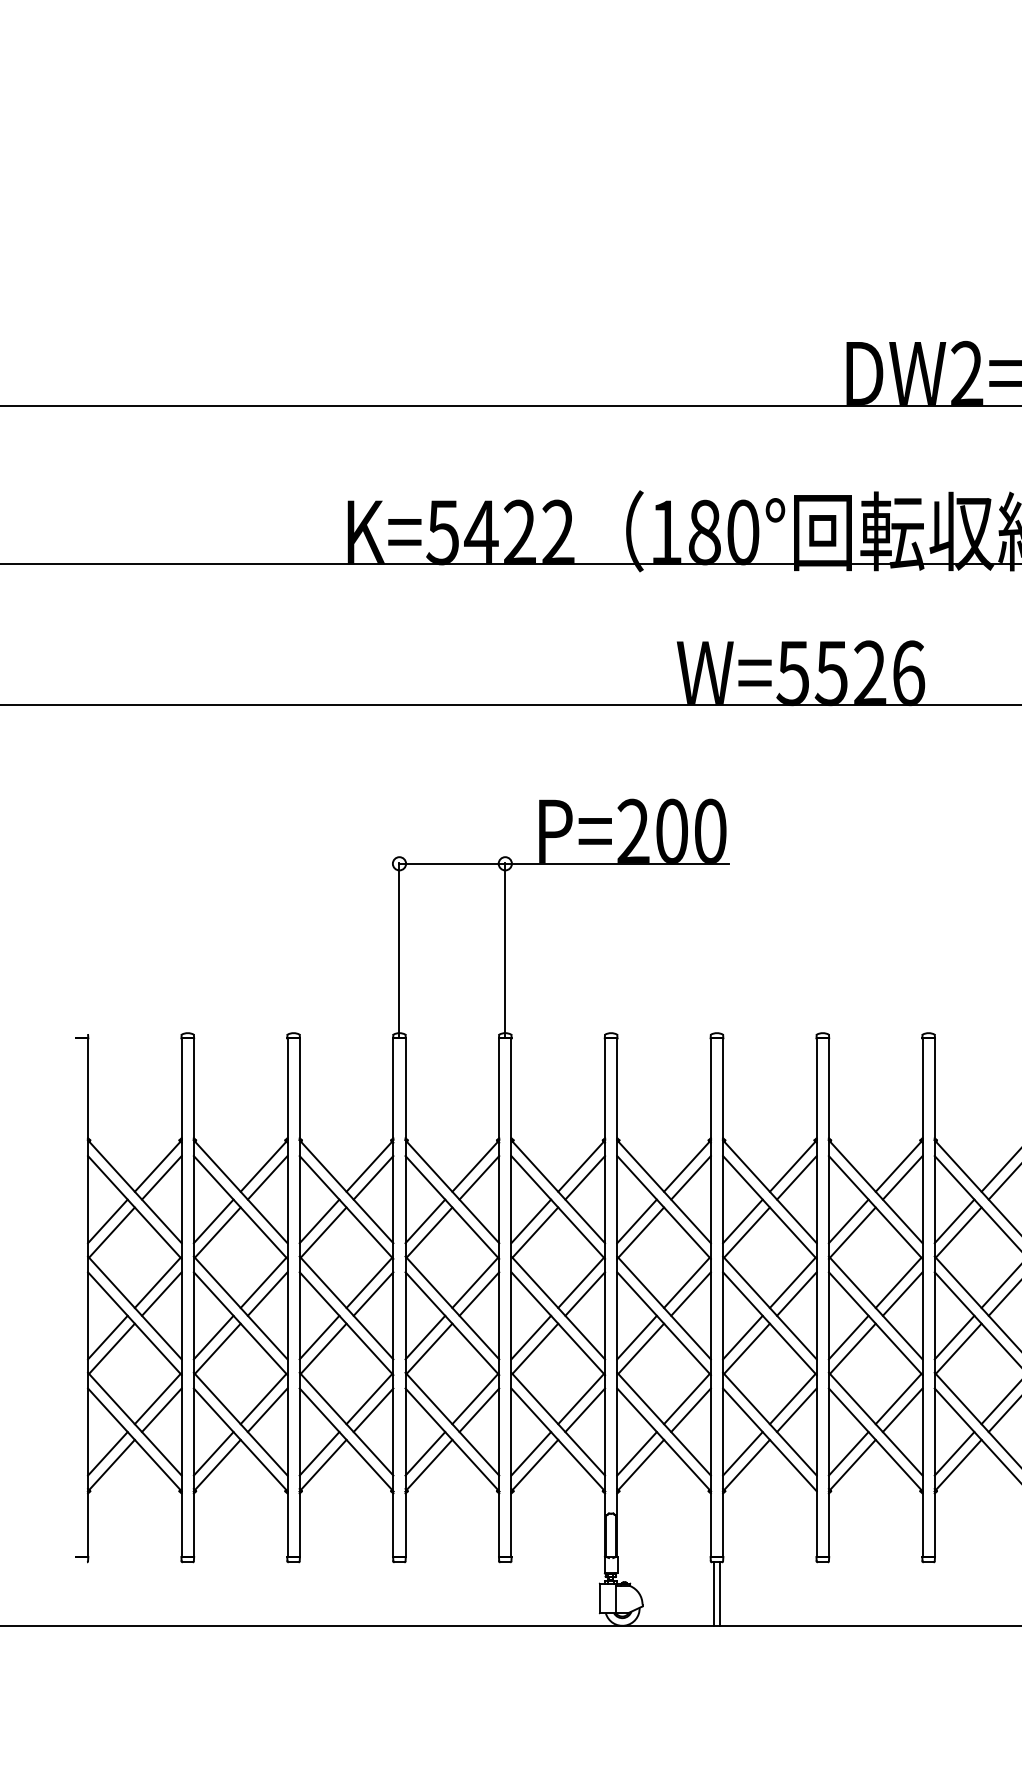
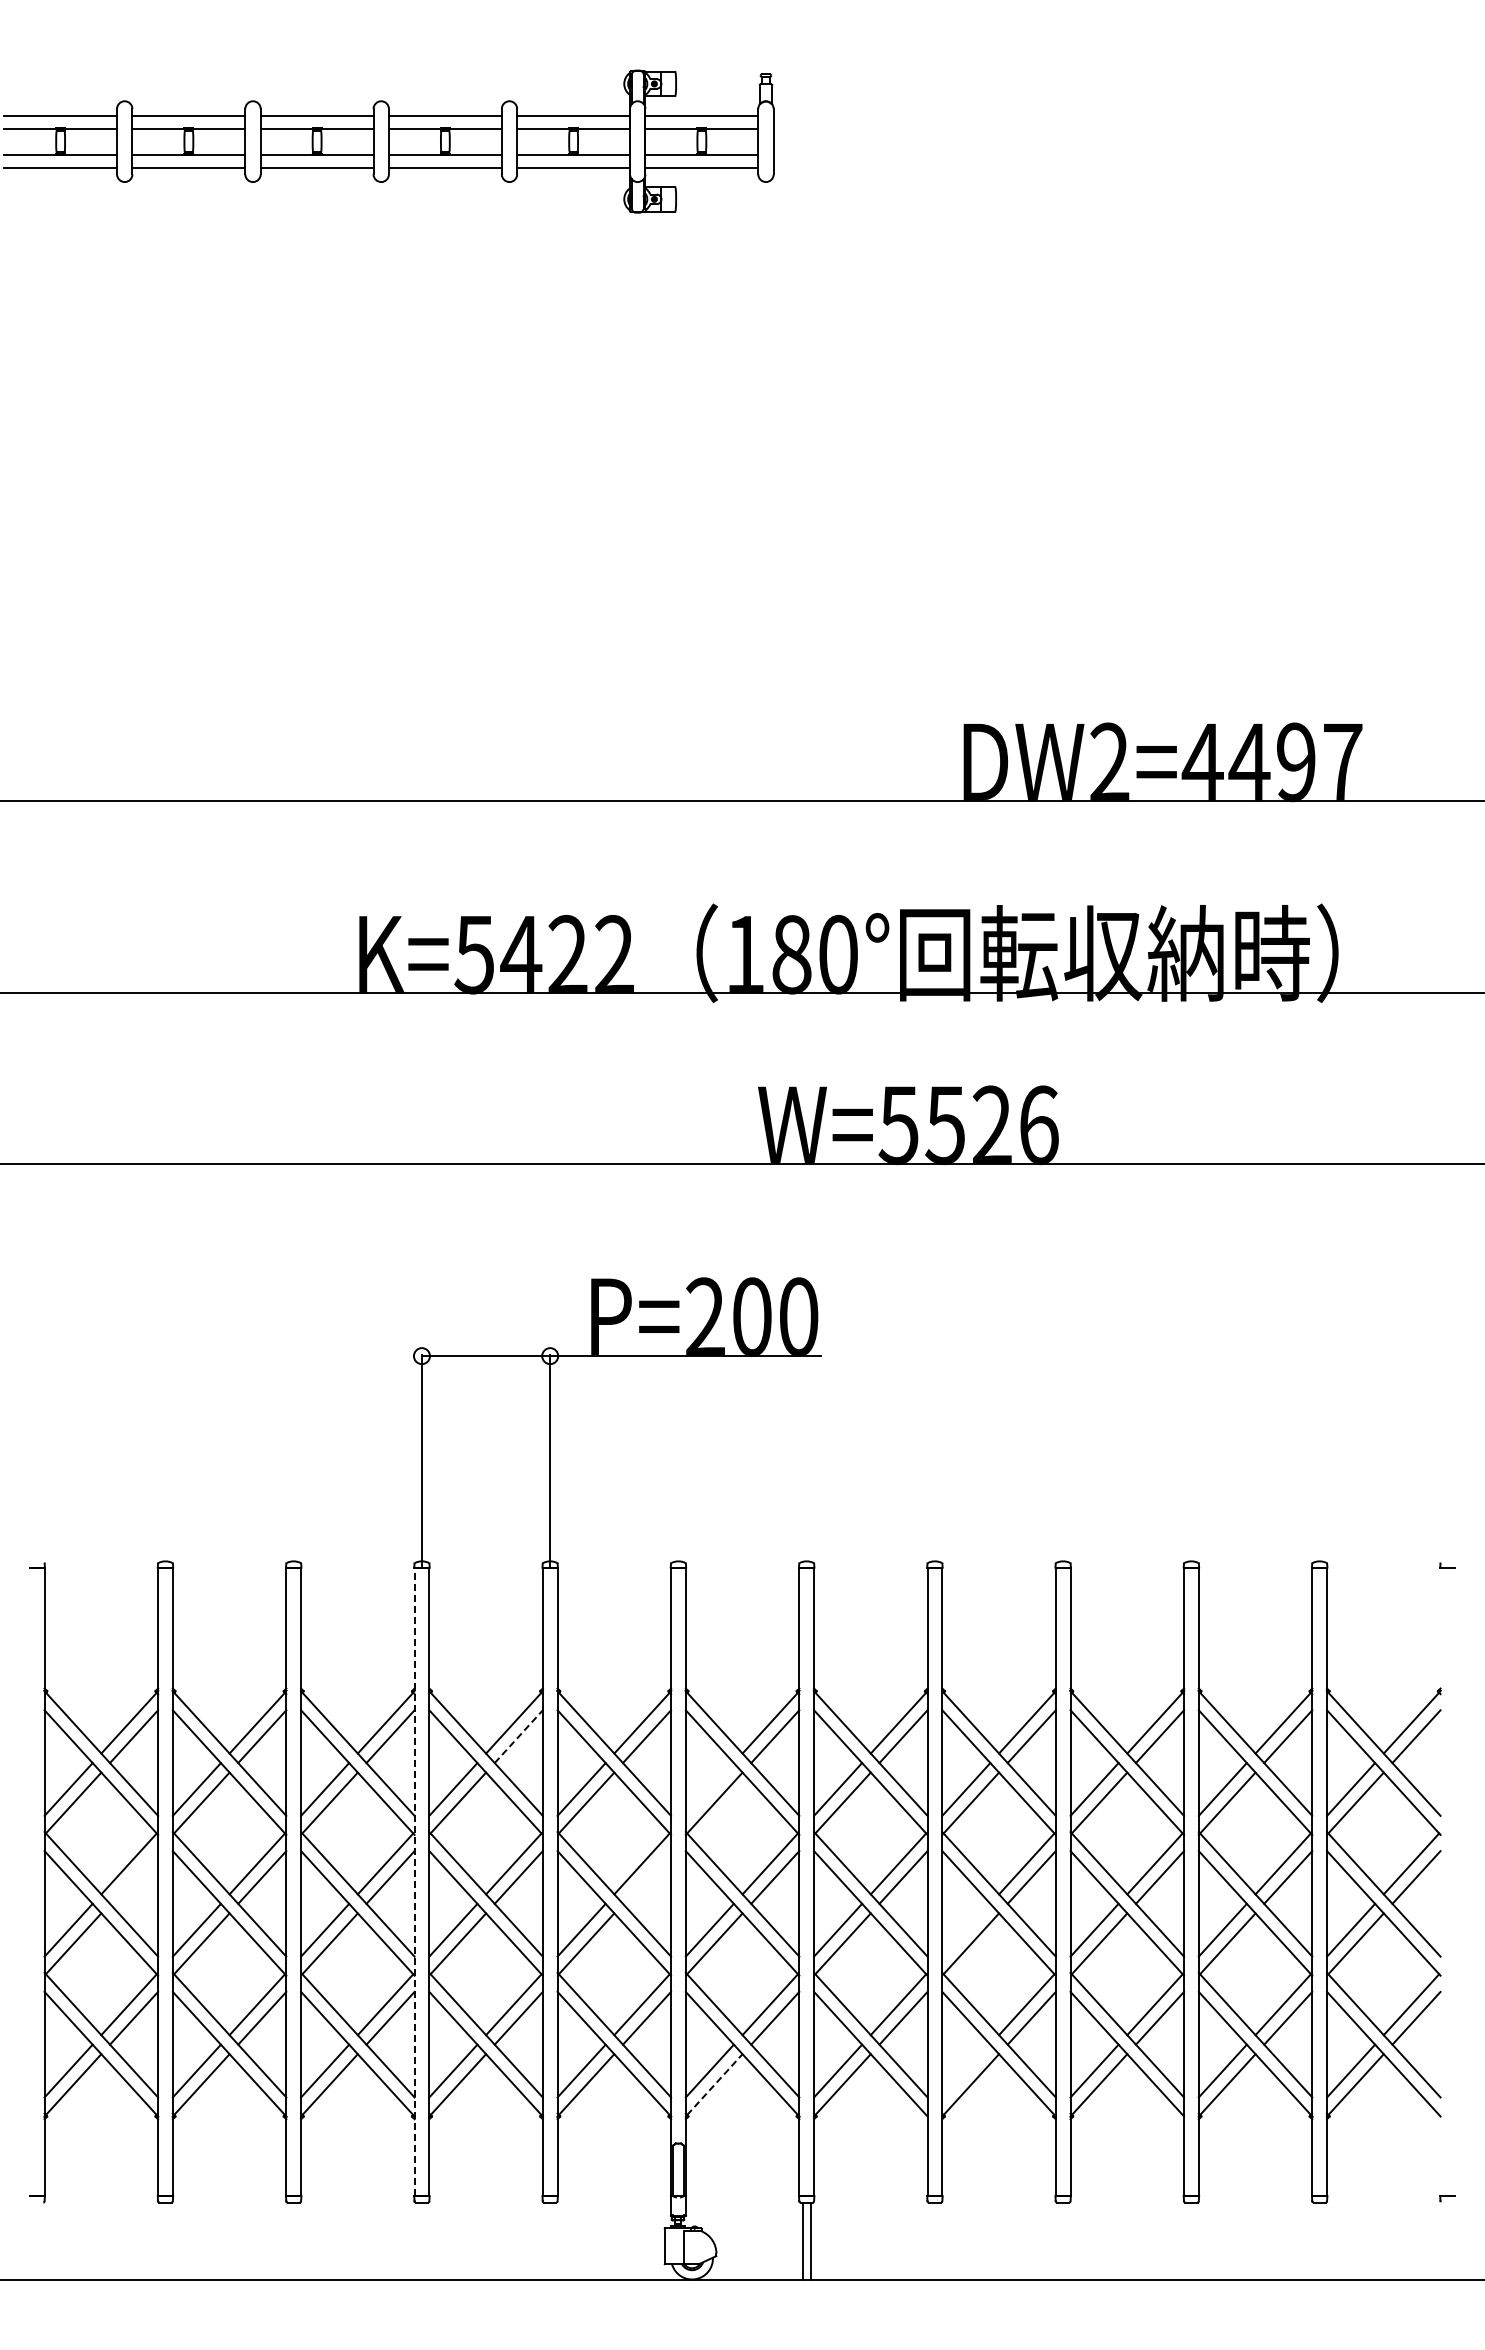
line: (479, 1177) -> (518, 1736), solid -> dashed
line: (636, 1221) -> (709, 1789), removed
line: (162, 1294) -> (134, 1877), removed
line: (584, 1294) -> (646, 1877), removed
line: (393, 1297) -> (414, 1881), solid -> dashed
line: (848, 1336) -> (966, 1929), removed
line: (848, 1453) -> (966, 2070), removed
line: (641, 1464) -> (715, 2084), solid -> dashed

